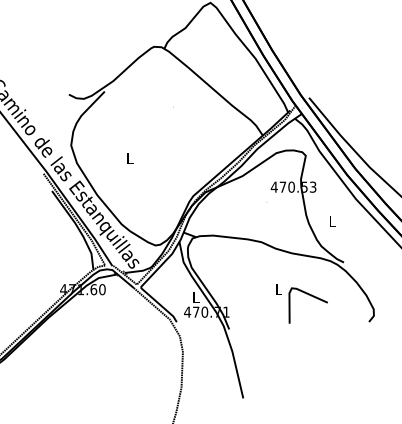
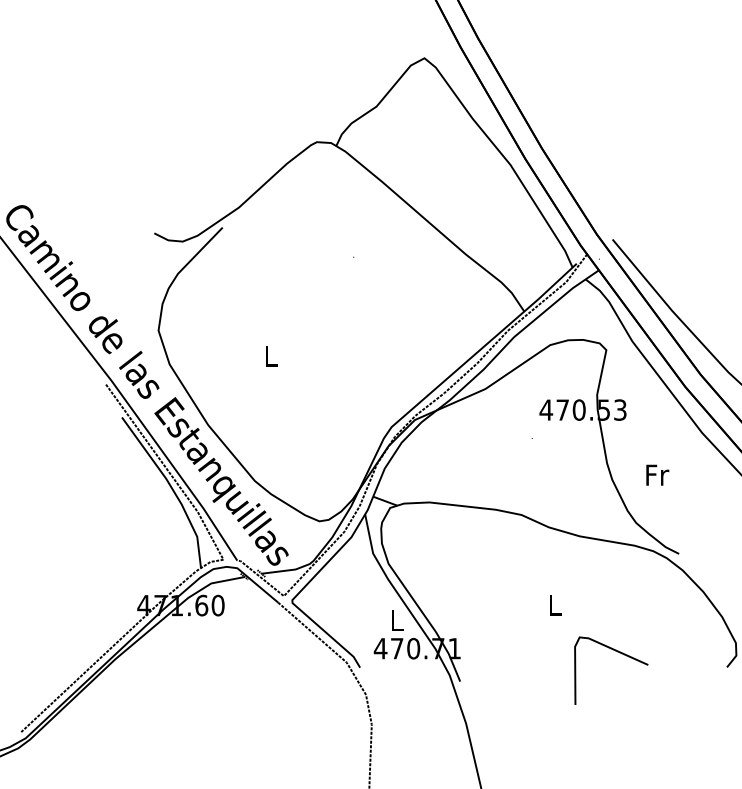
text: (332, 220) -> (657, 473), L -> Fr
line: (311, 296) -> (617, 653), moved

